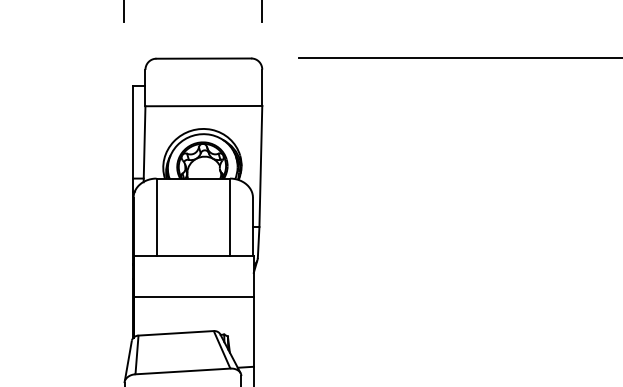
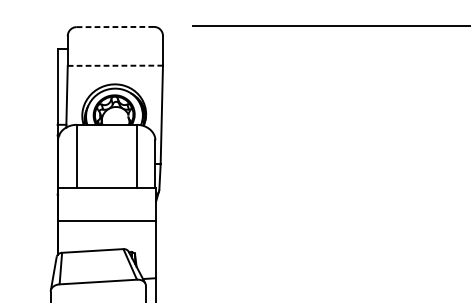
line: (204, 58) -> (115, 26), solid -> dashed
line: (204, 106) -> (115, 66), solid -> dashed

